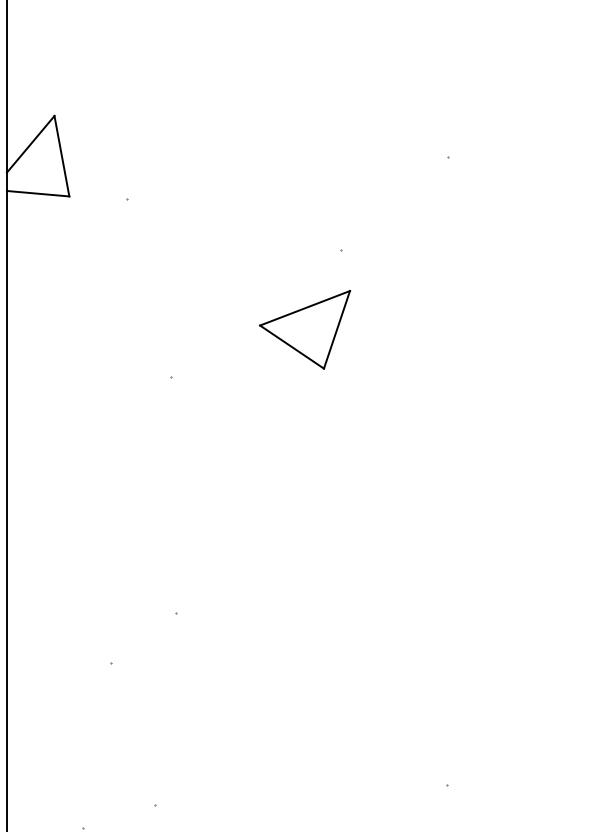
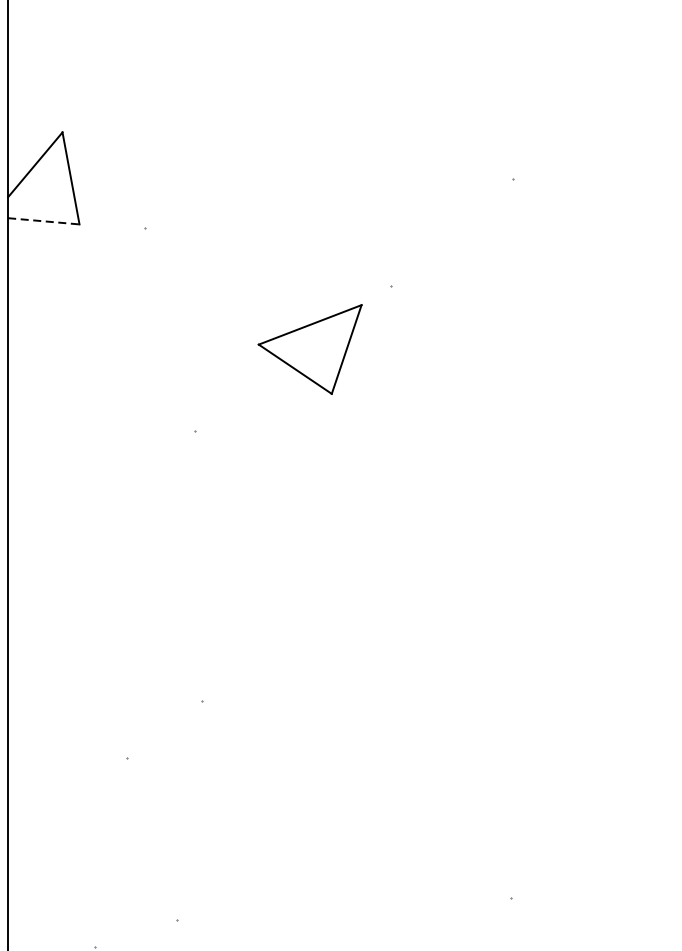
line: (38, 193) -> (44, 221), solid -> dashed
part: (304, 329) -> (309, 349), moved

